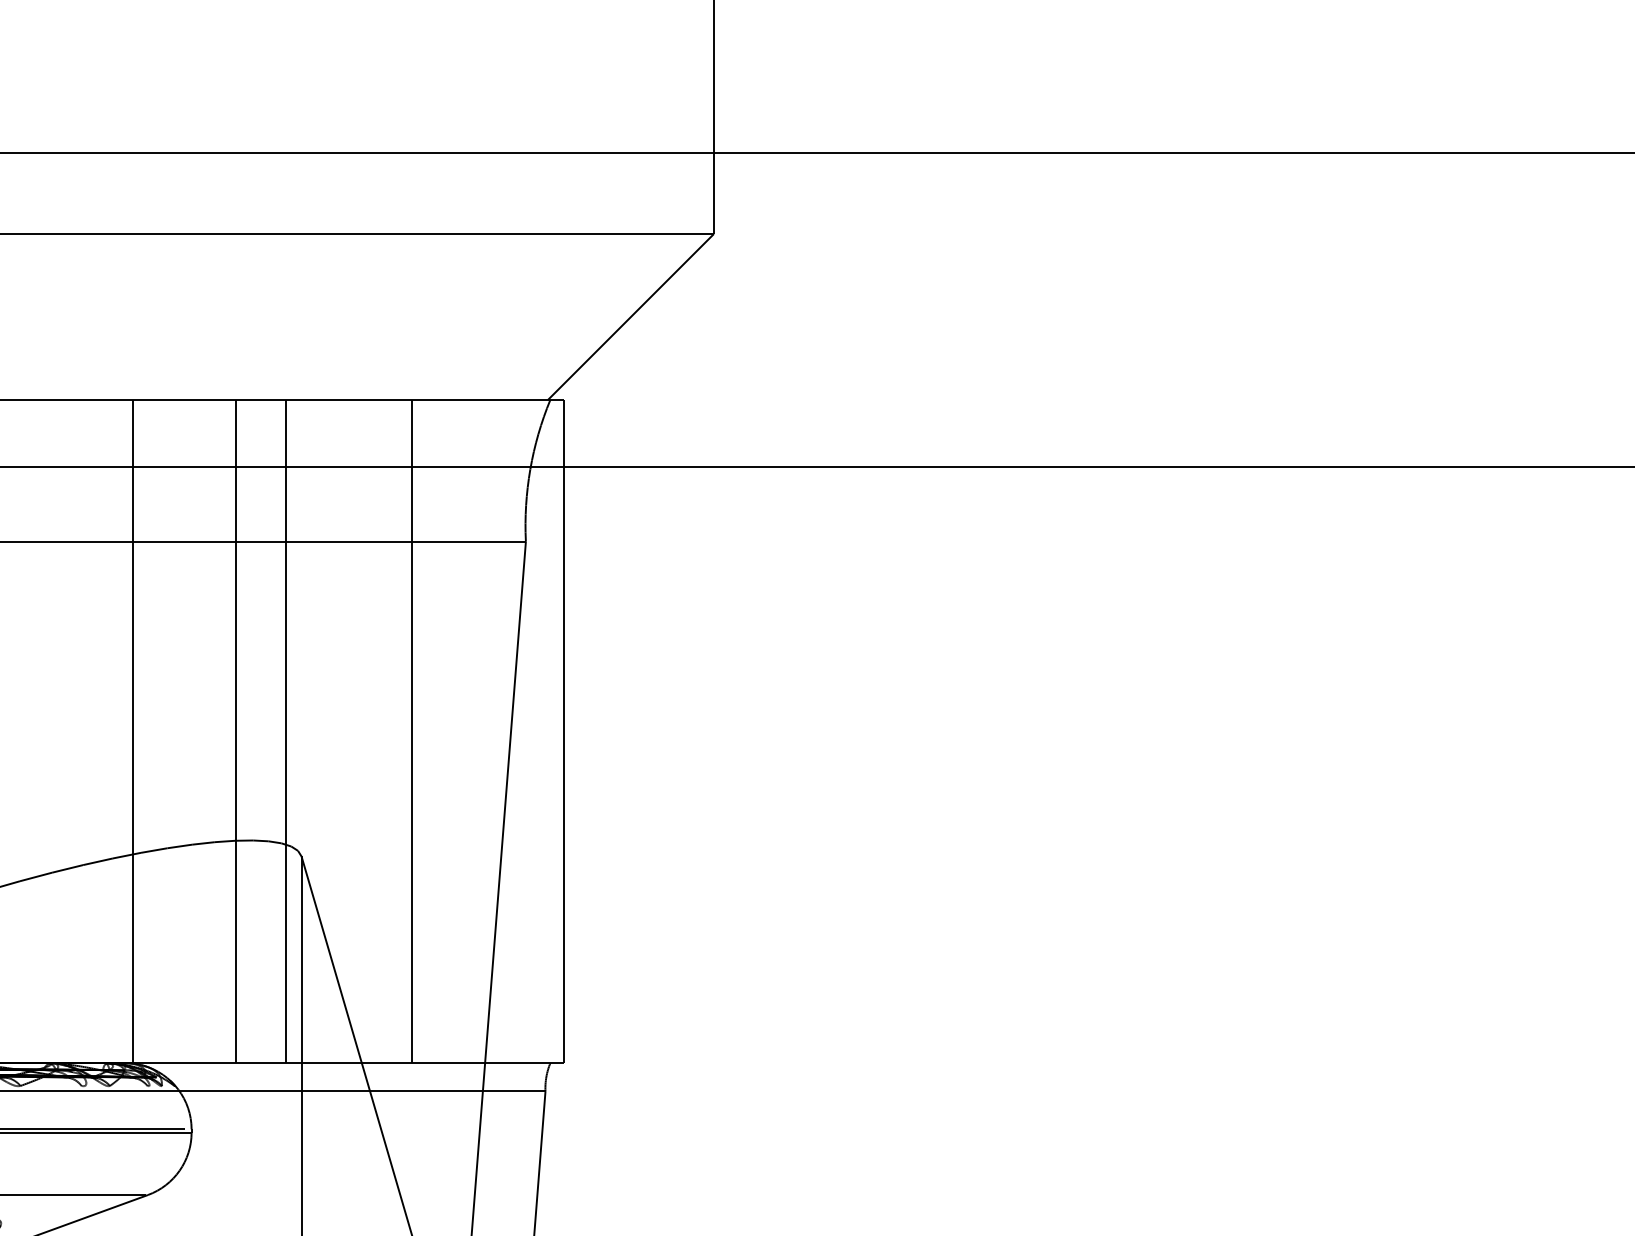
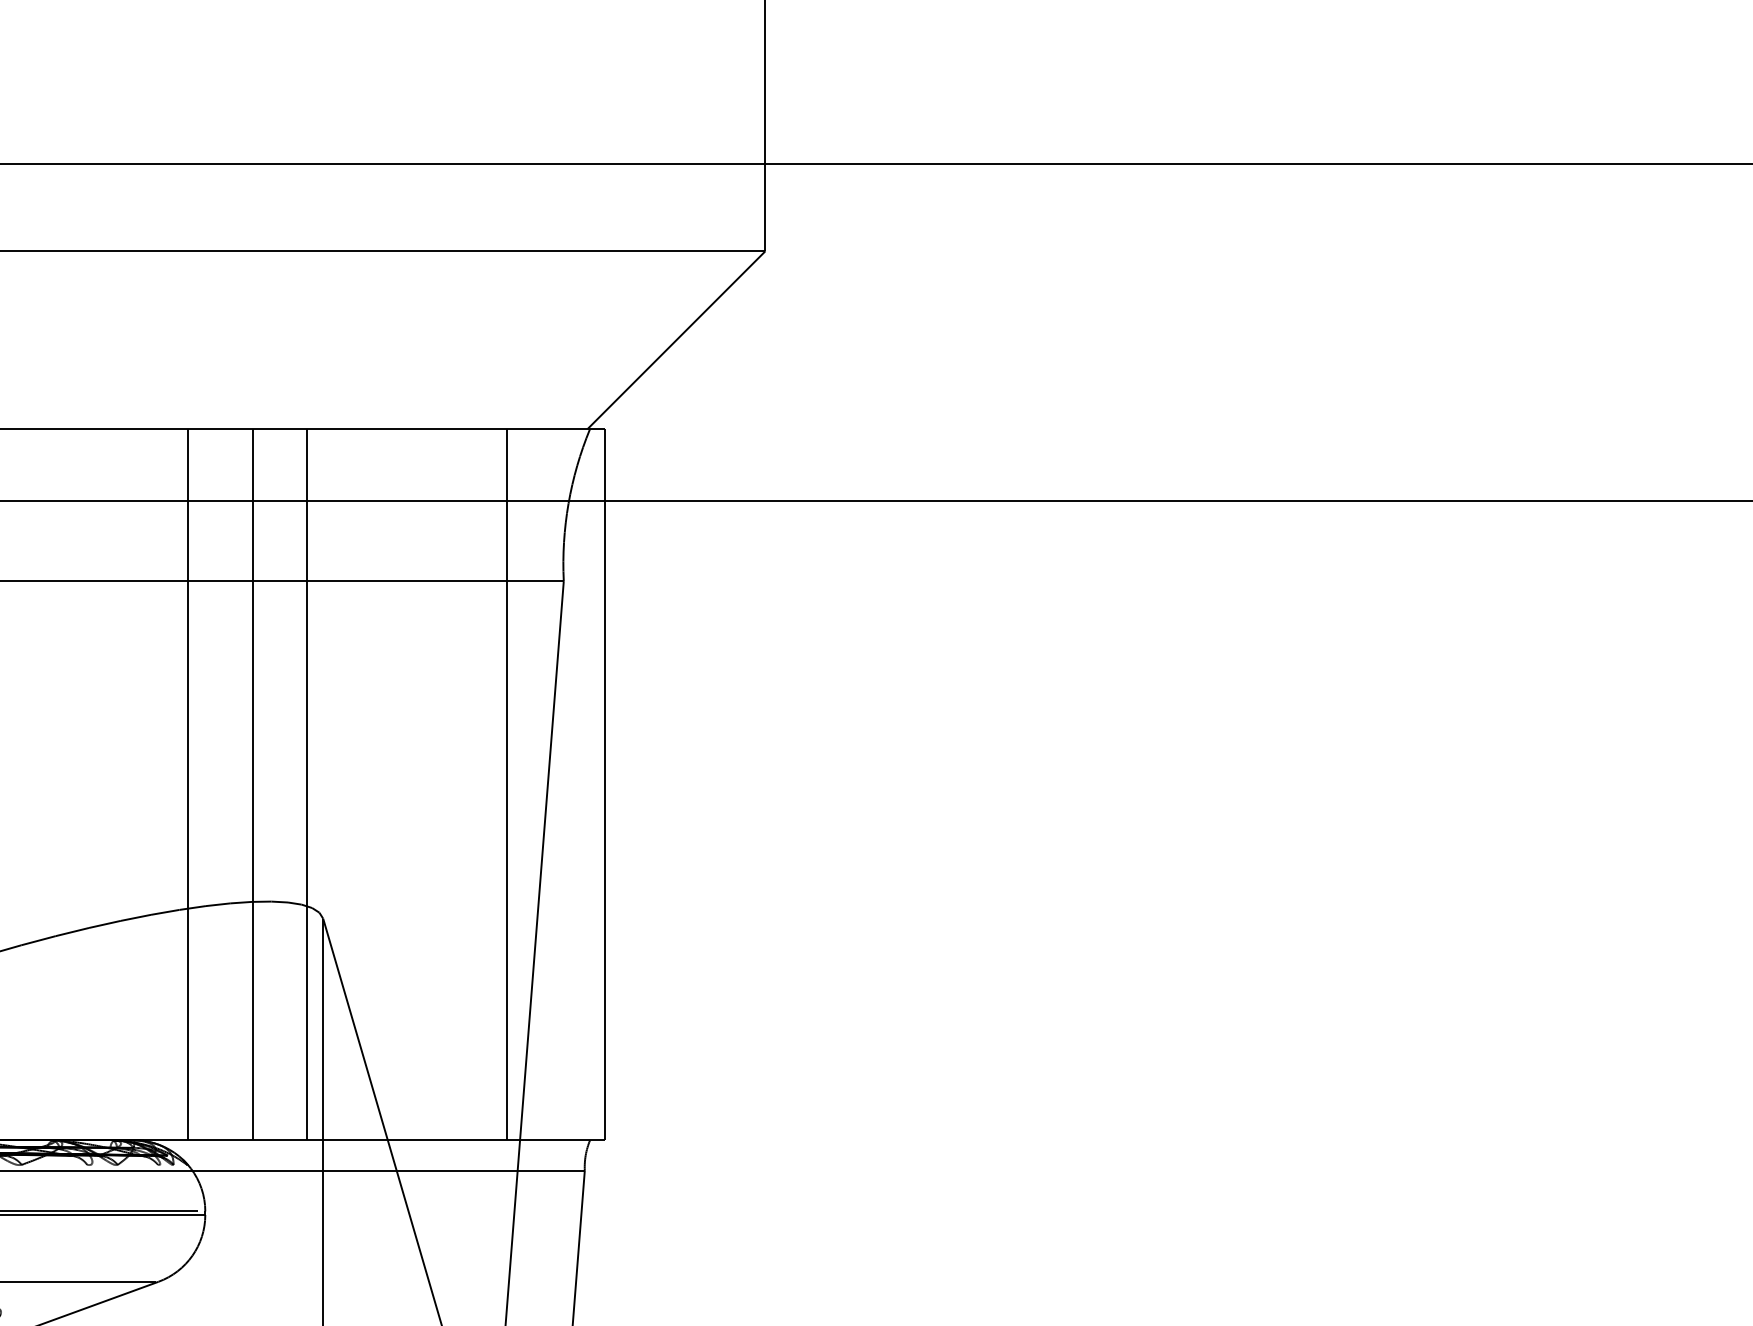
line: (133, 731) -> (188, 784), moved
line: (411, 731) -> (507, 784), moved

